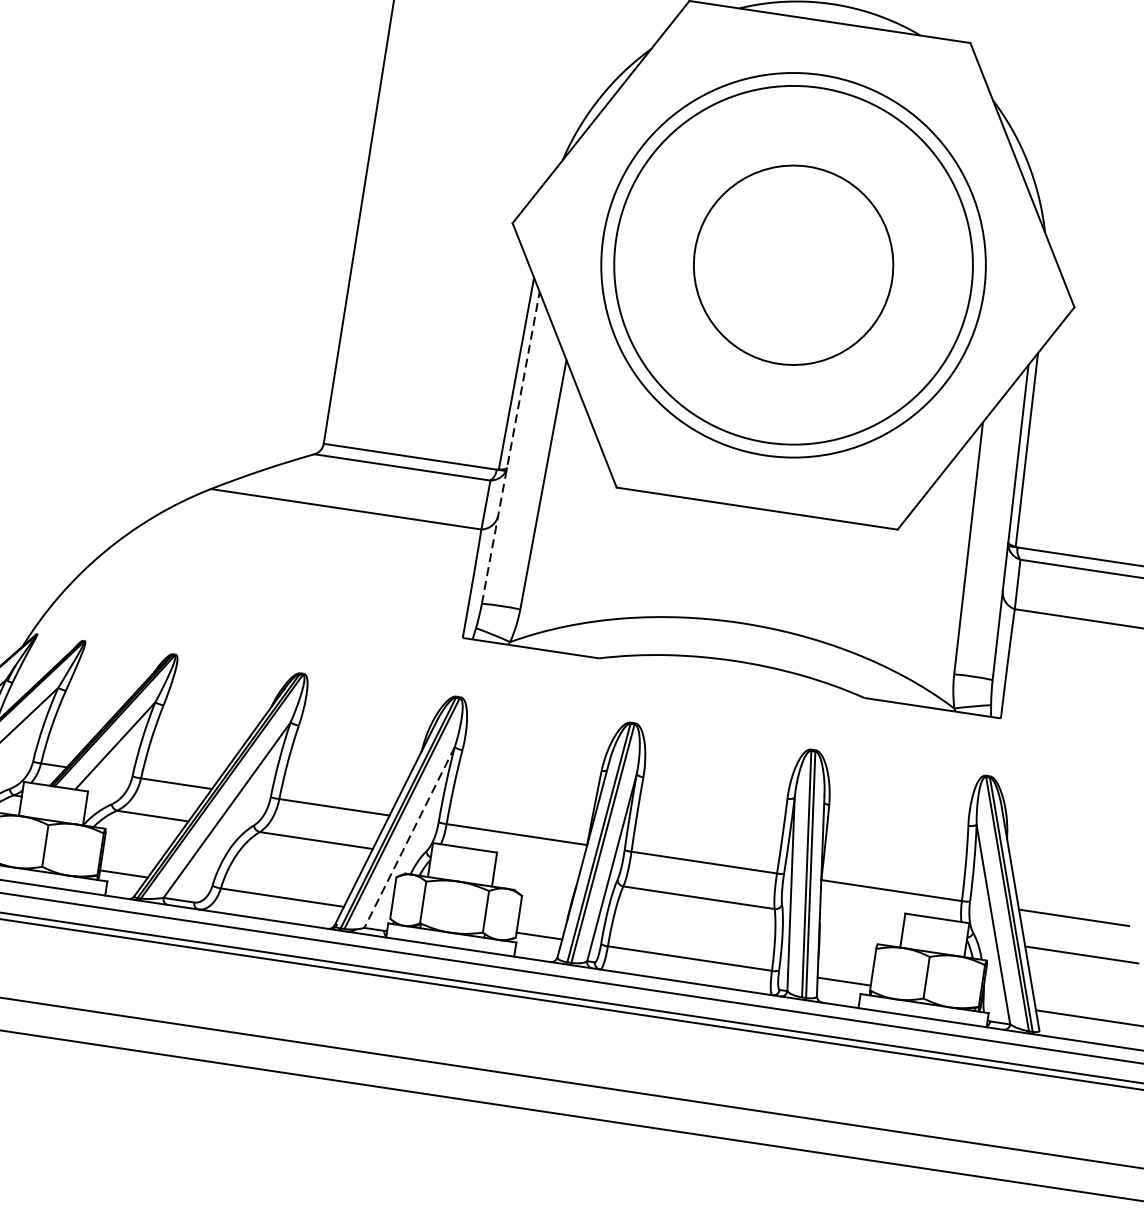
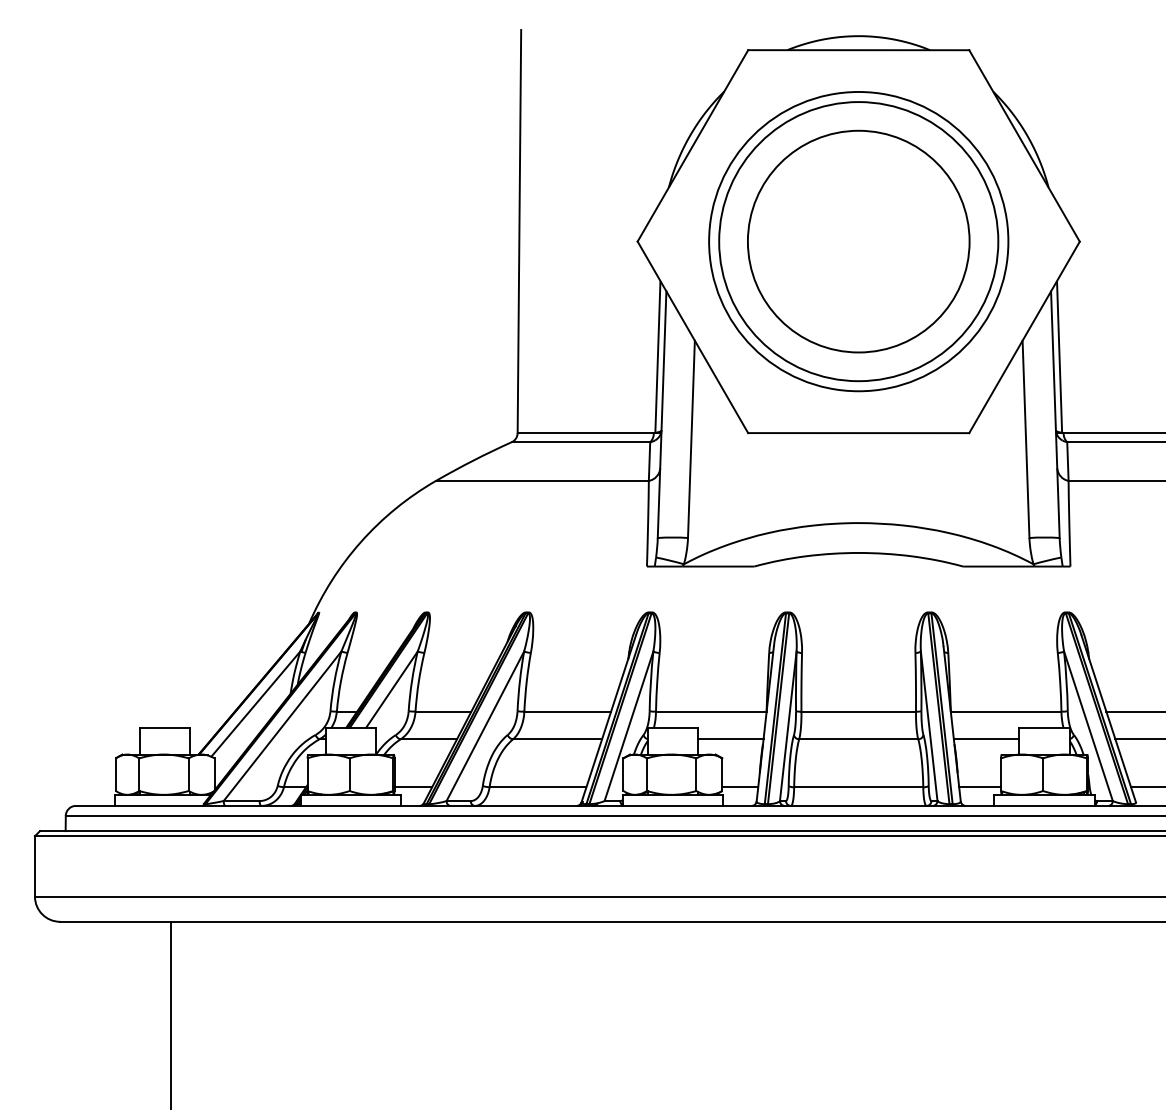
circle: (793, 265) -> (858, 241), size x1.43
line: (511, 447) -> (662, 414), dashed -> solid
line: (410, 837) -> (629, 726), dashed -> solid
line: (536, 873) -> (730, 739), added
line: (861, 922) -> (986, 739), added

